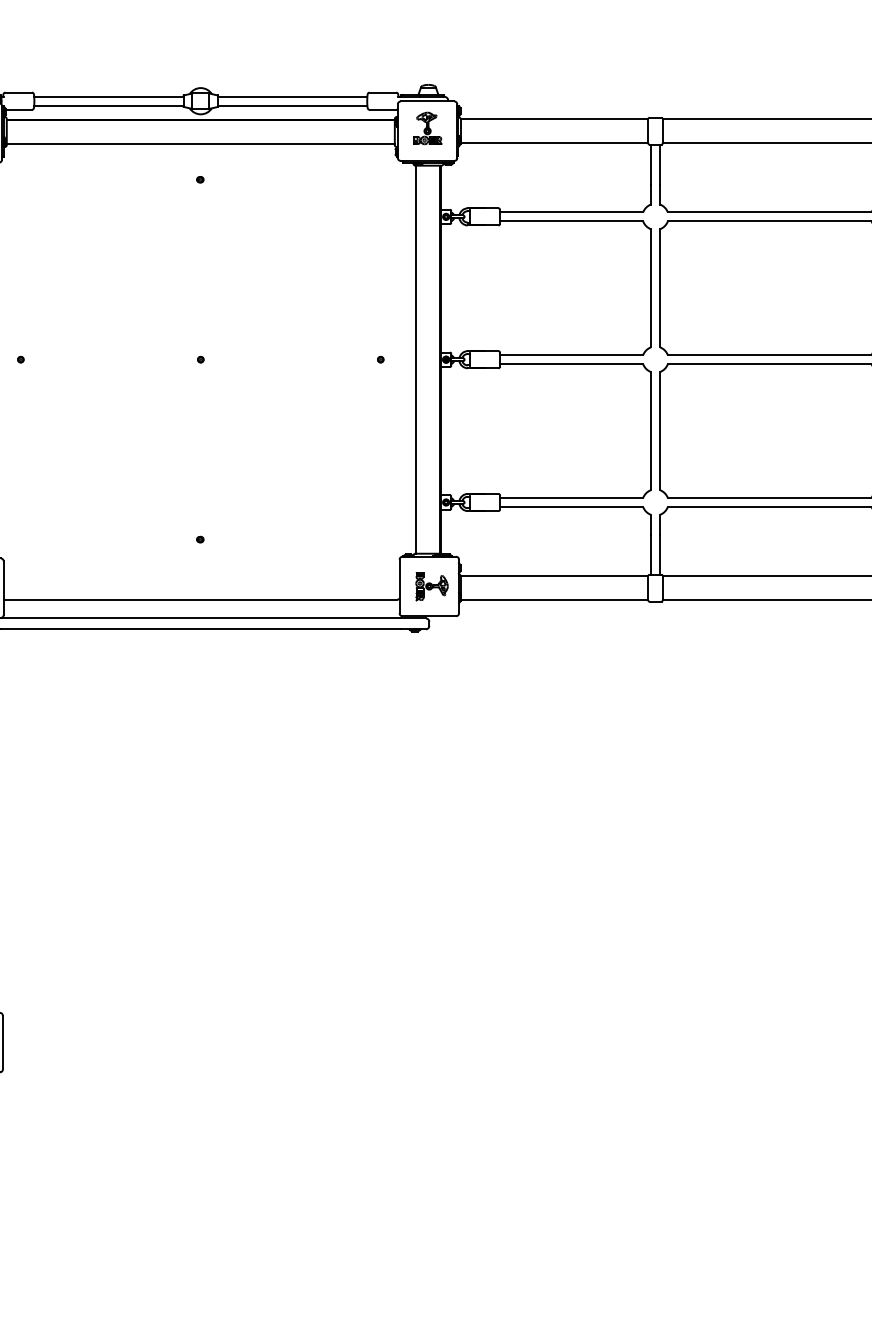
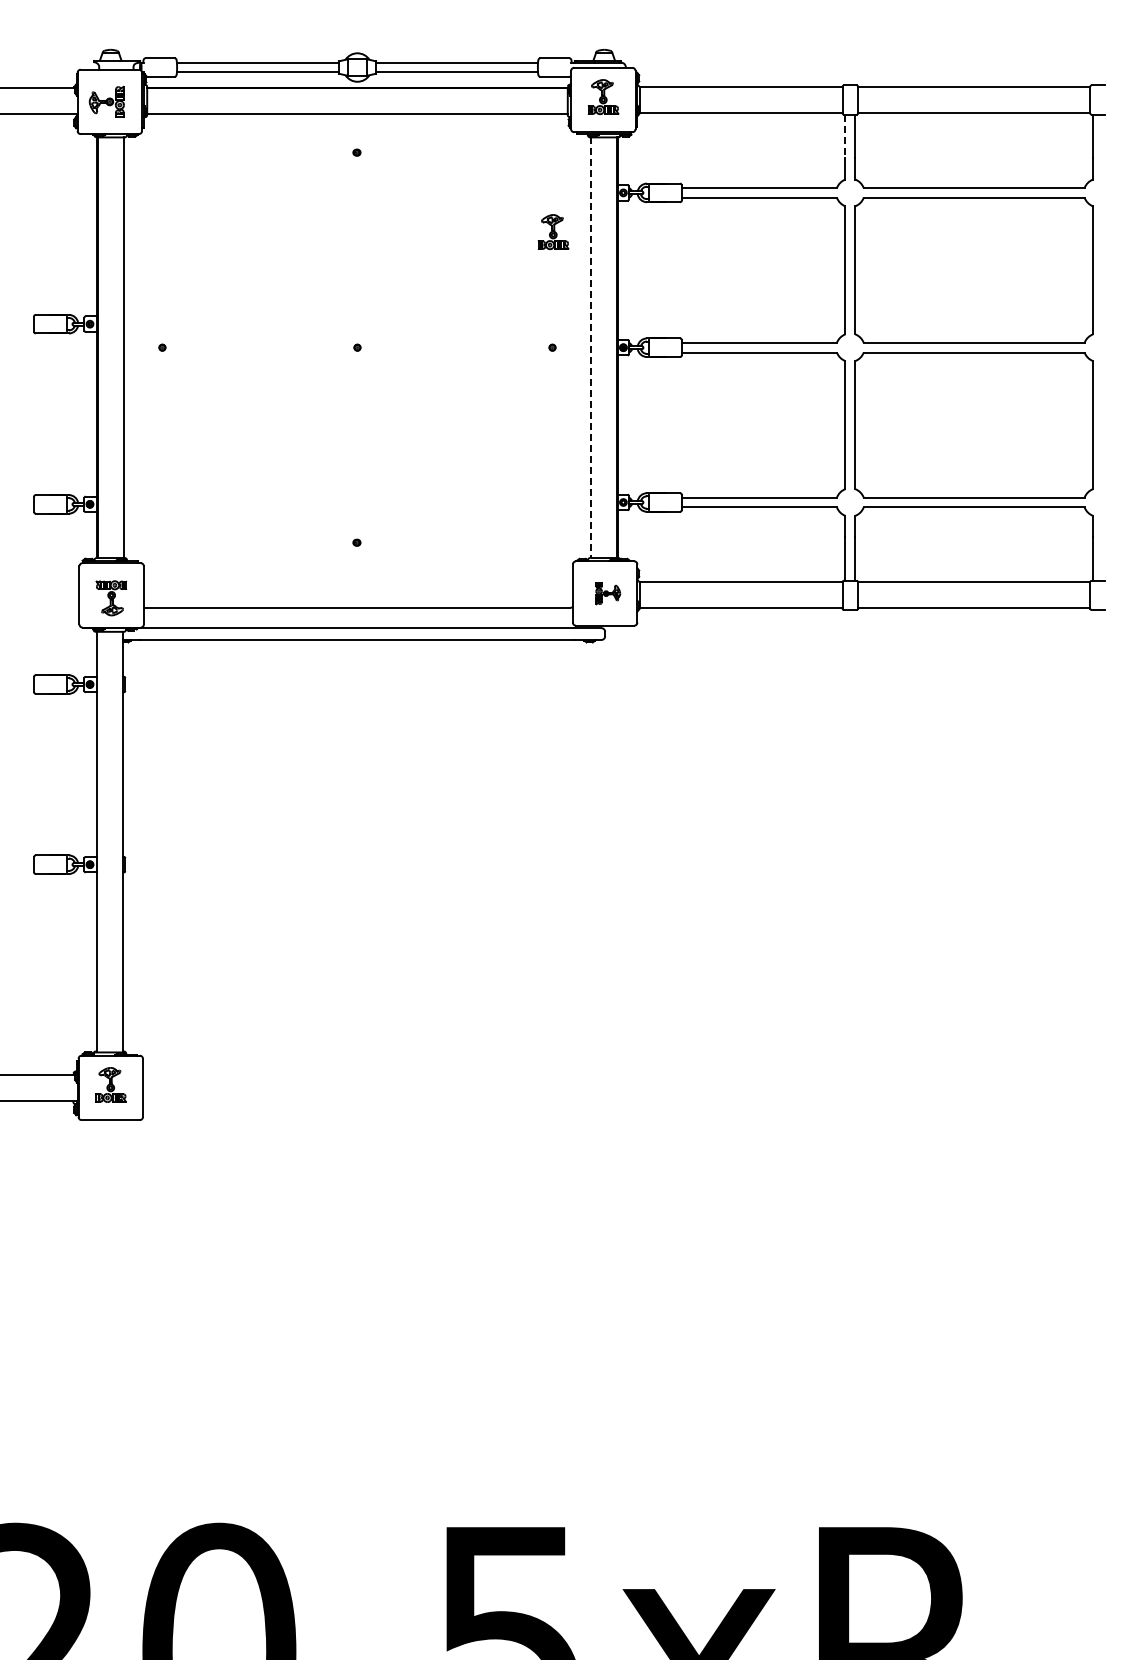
line: (651, 164) -> (845, 136), solid -> dashed
part: (381, 253) -> (553, 232), added
line: (416, 360) -> (591, 348), solid -> dashed
part: (432, 586) -> (608, 593), size x0.7

